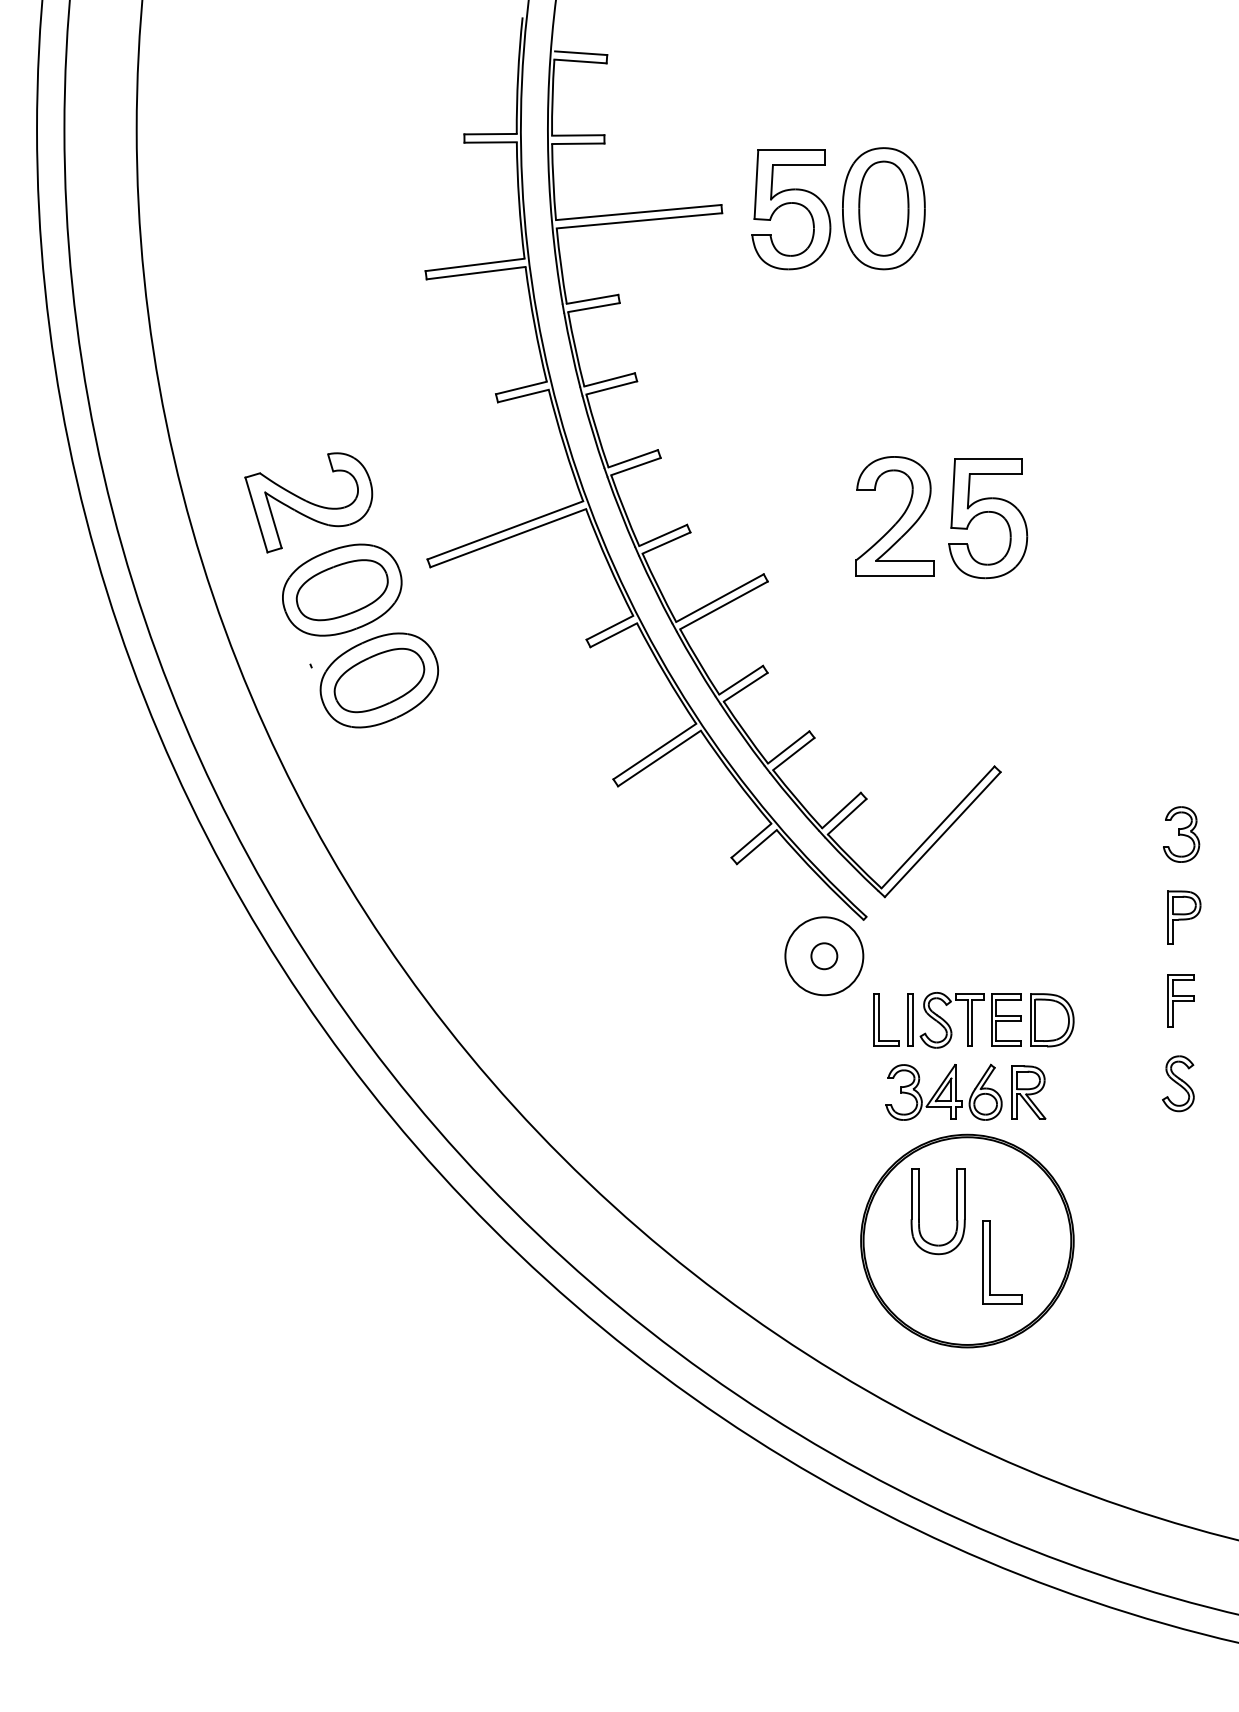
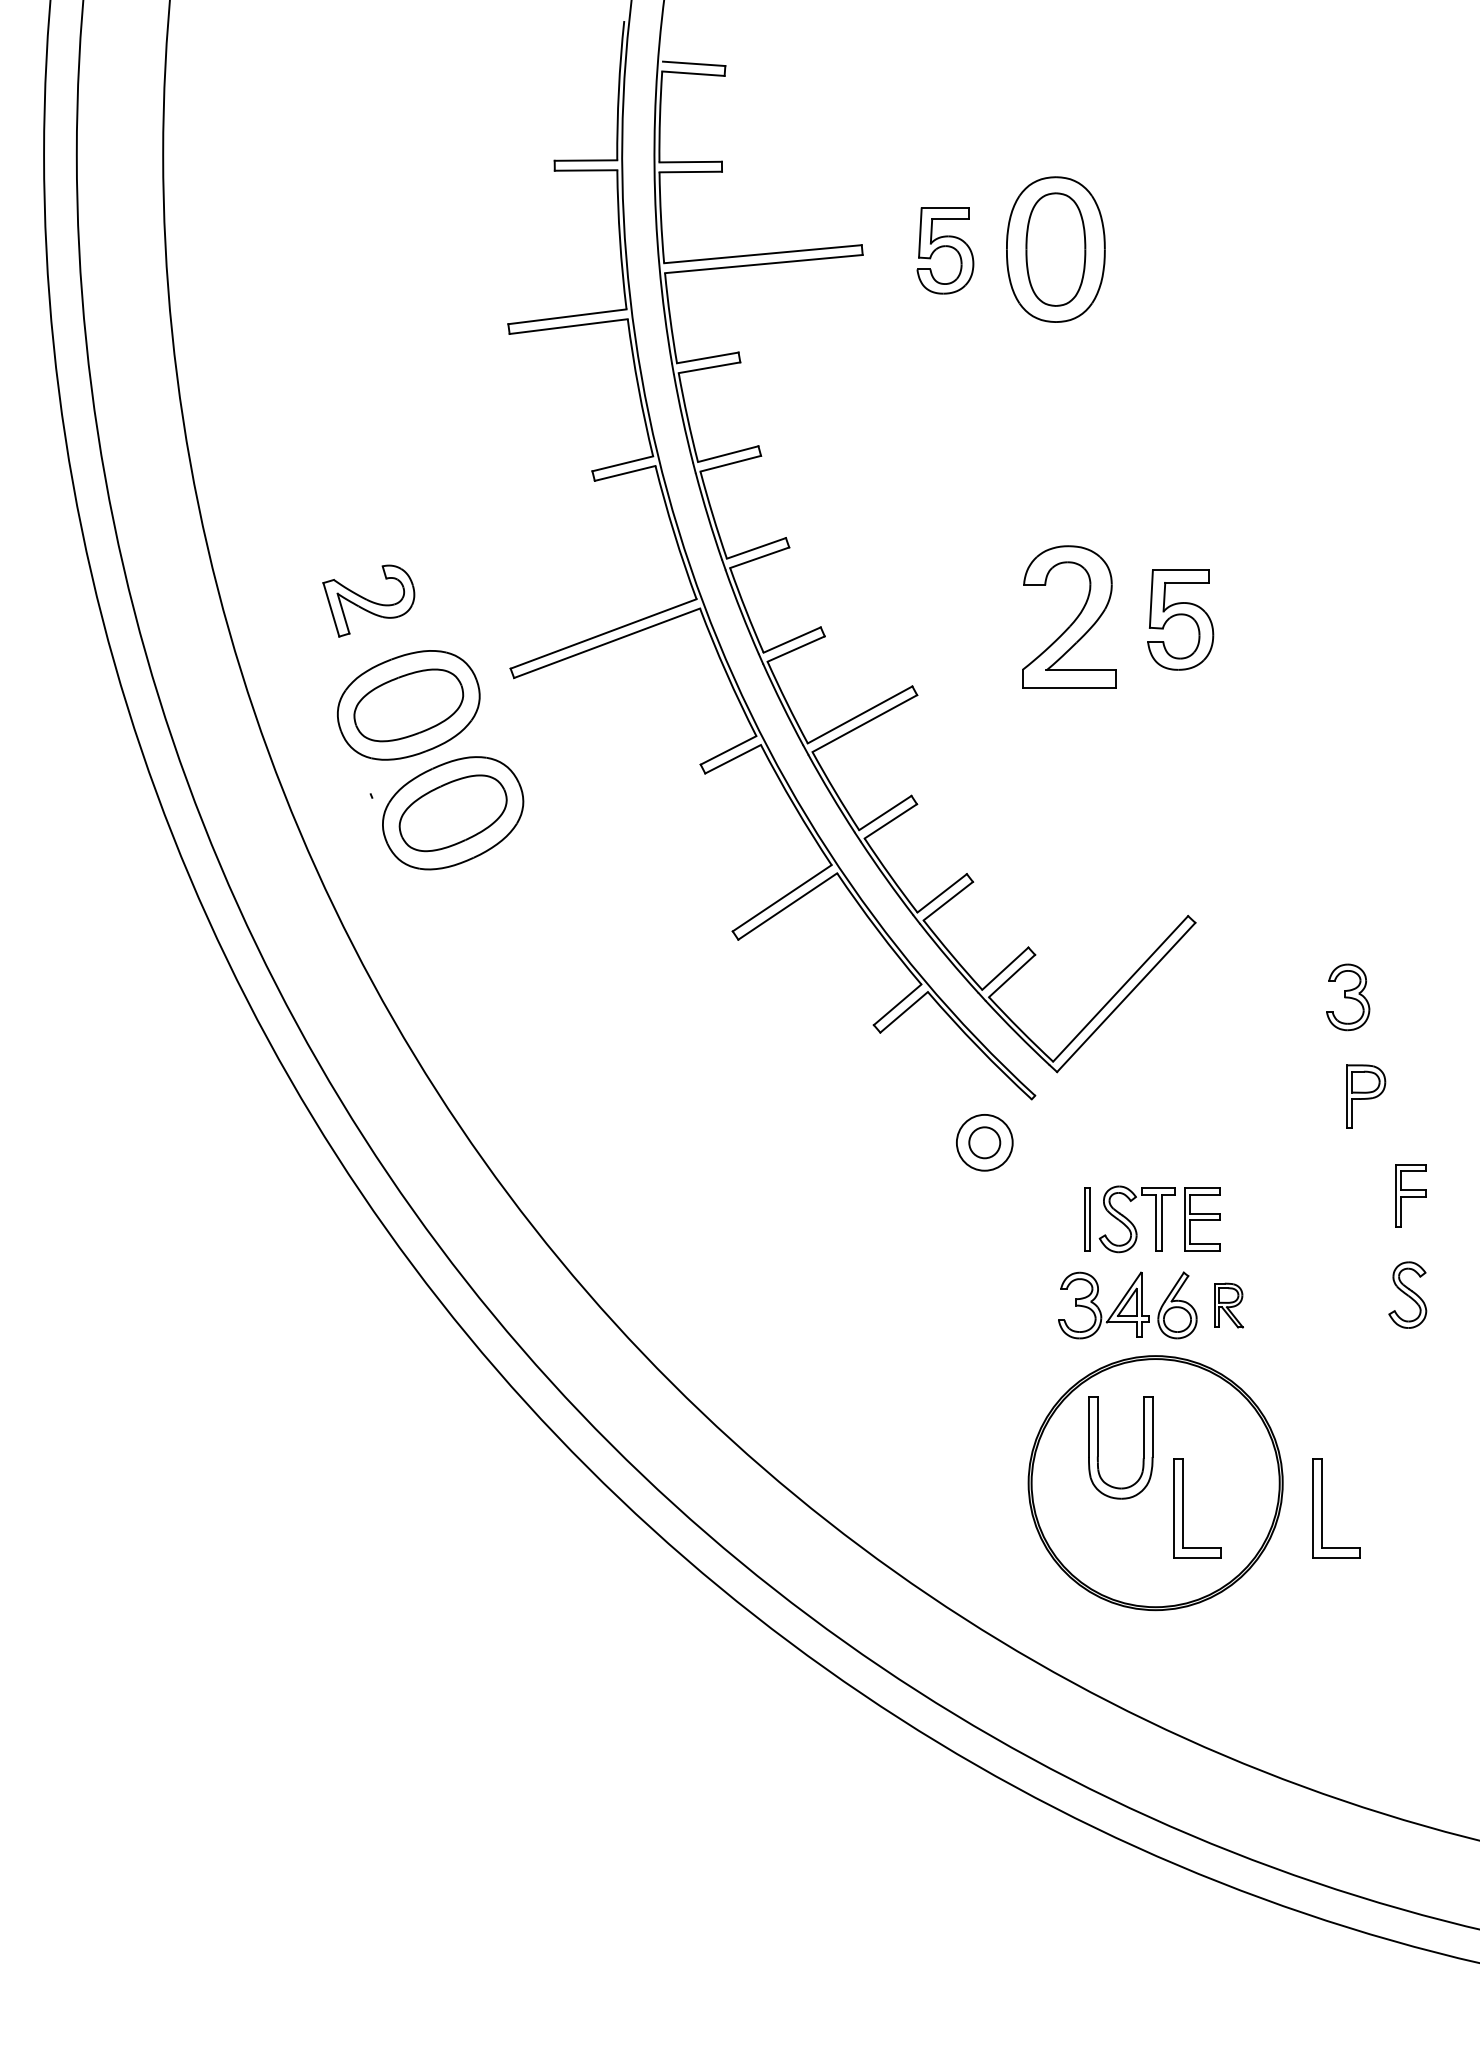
part: (791, 209) -> (945, 250), size x0.6
part: (308, 502) -> (368, 600), size x0.6
part: (988, 518) -> (1180, 619), size x0.7
part: (1181, 834) -> (1348, 997), moved
part: (1184, 917) -> (1366, 1096), moved
circle: (824, 956) -> (984, 1143), size x0.6
part: (879, 1019) -> (1050, 1218), removed
part: (1052, 1020) -> (1257, 1219), removed
part: (1028, 1092) -> (1228, 1305), size x0.7
part: (1106, 1262) -> (1321, 1508), added

